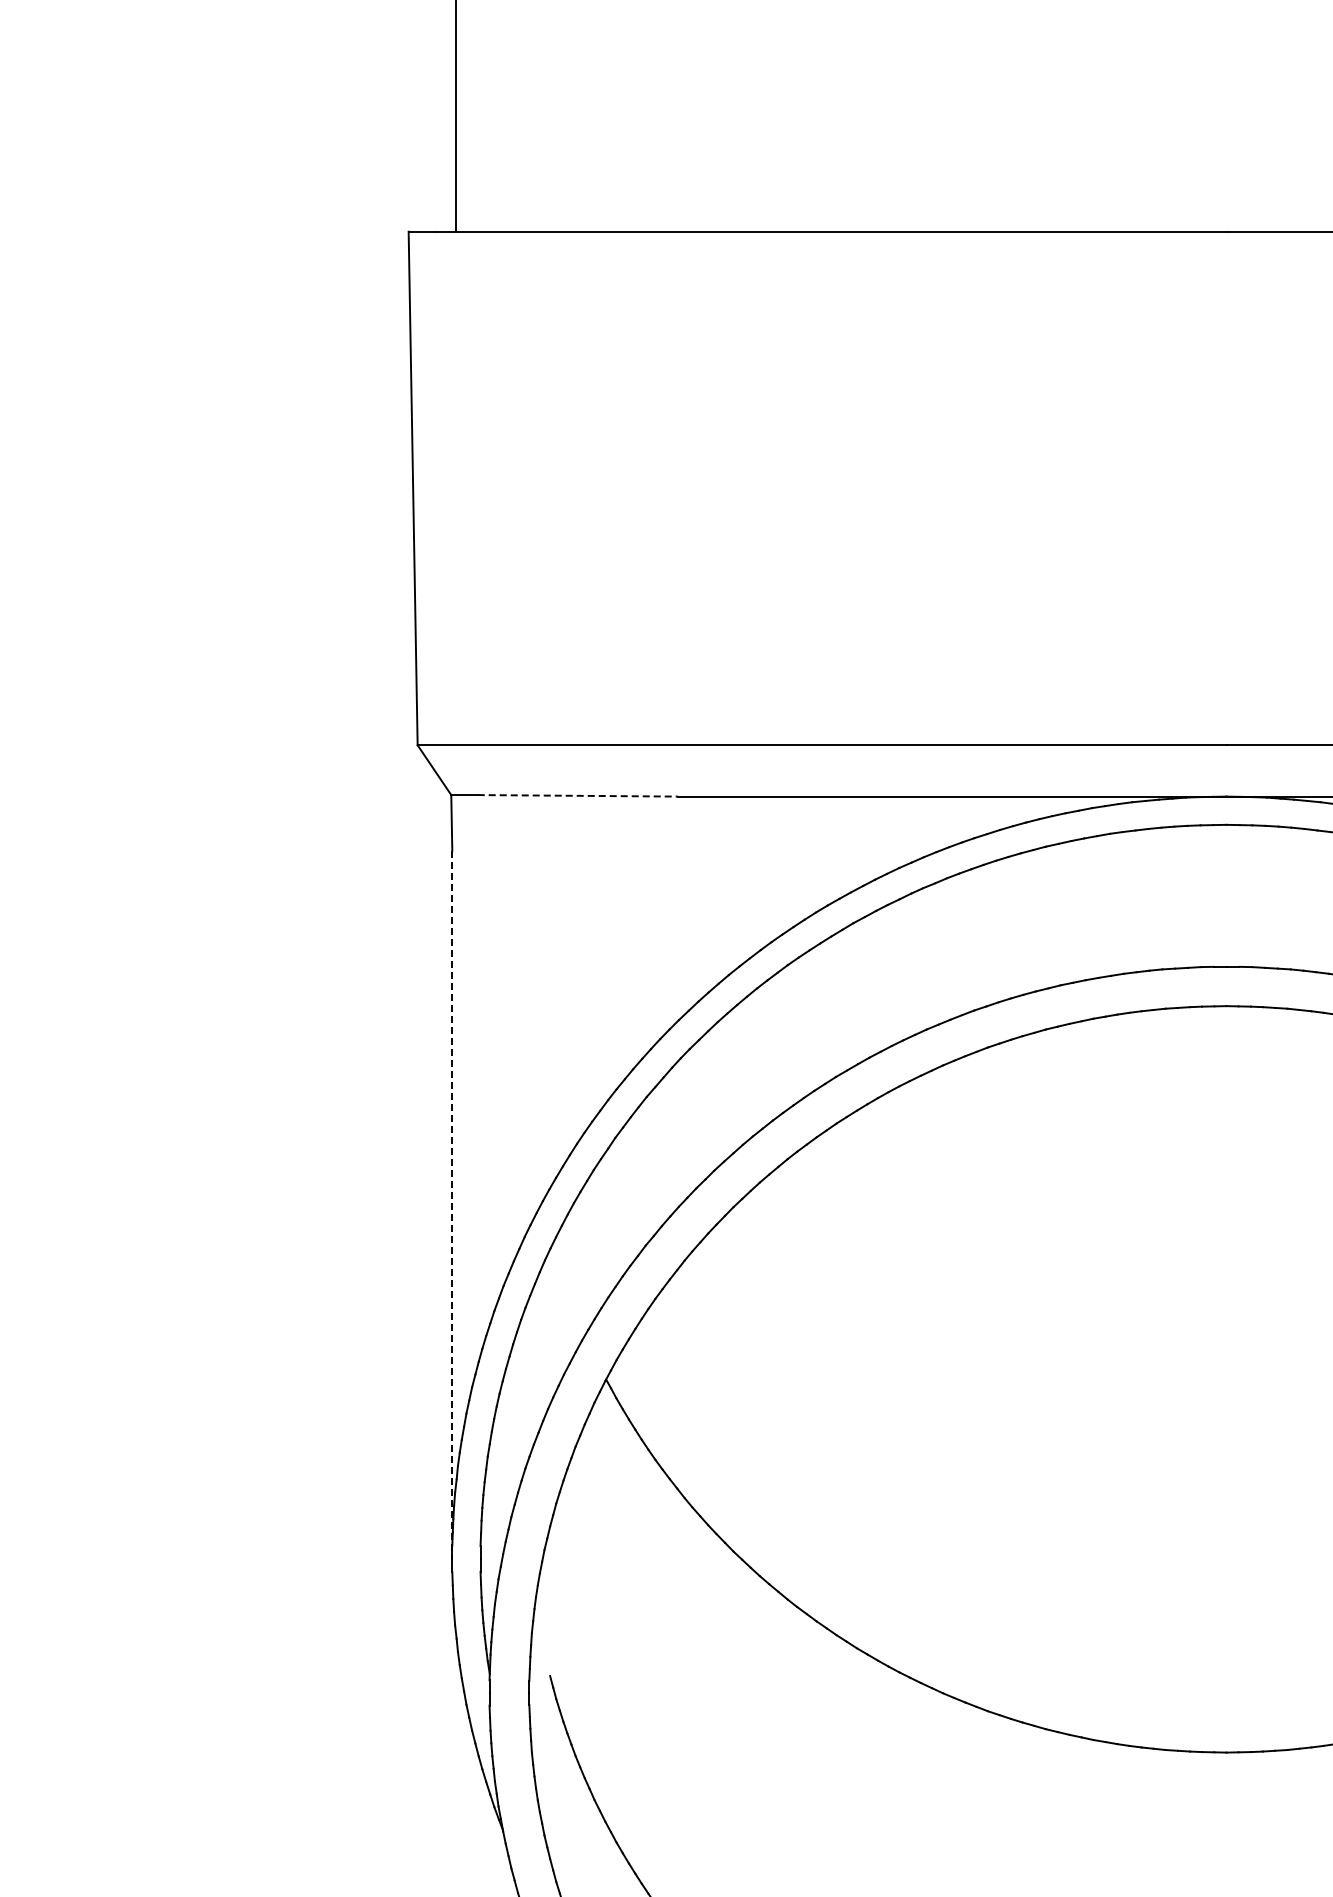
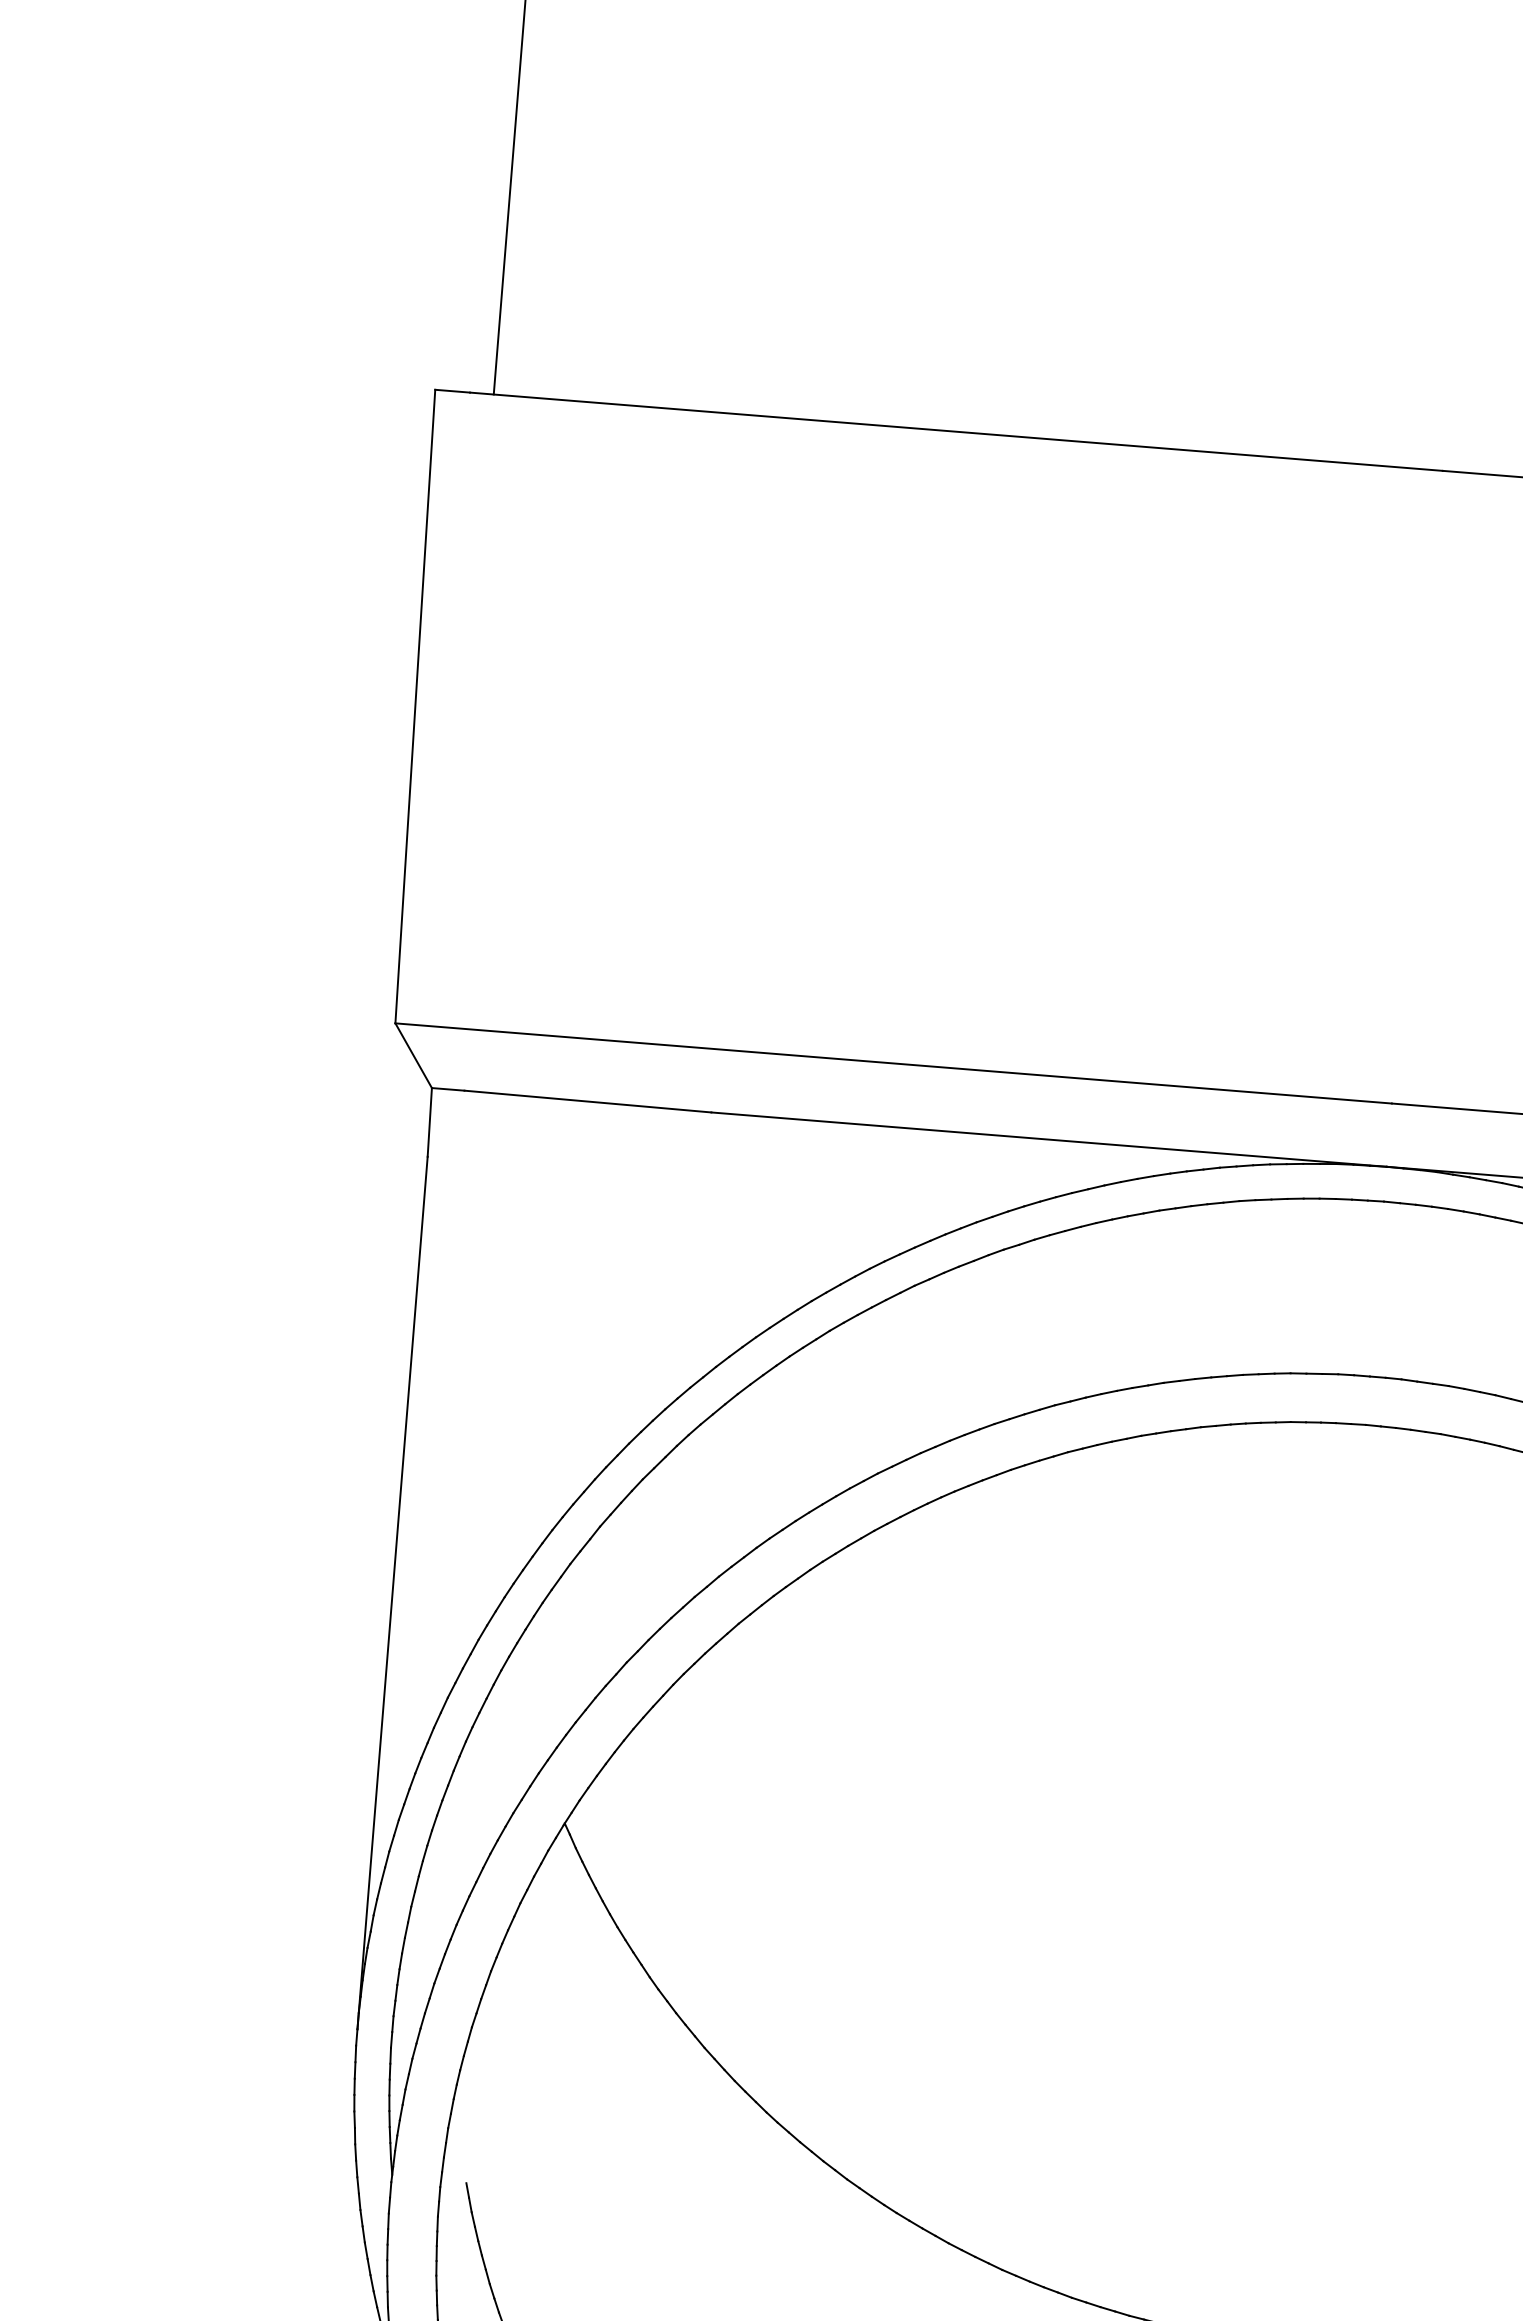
line: (578, 795) -> (588, 1101), dashed -> solid
line: (452, 1205) -> (392, 1593), dashed -> solid

